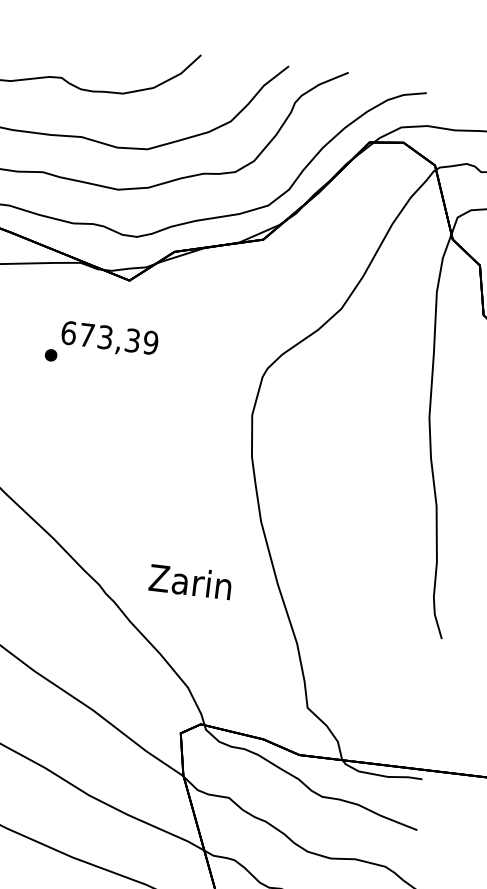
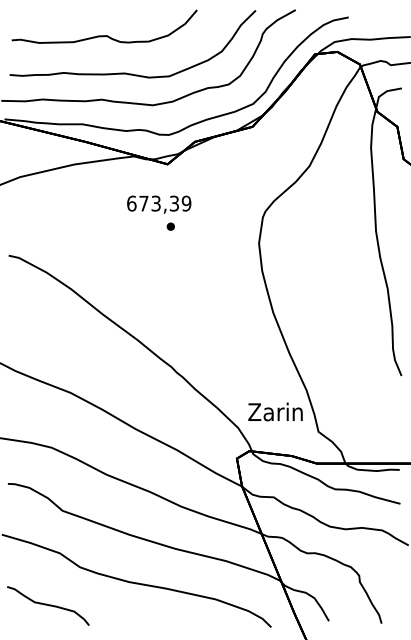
part: (50, 354) -> (170, 226), moved
text: (190, 581) -> (275, 411), moved

